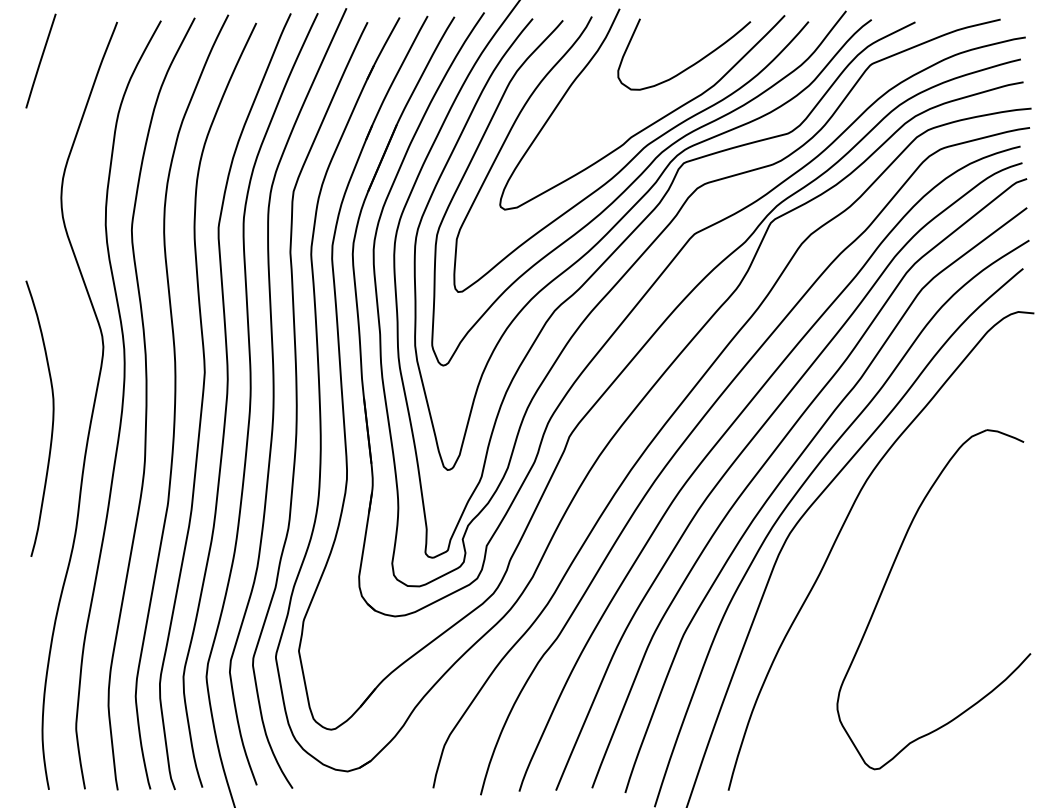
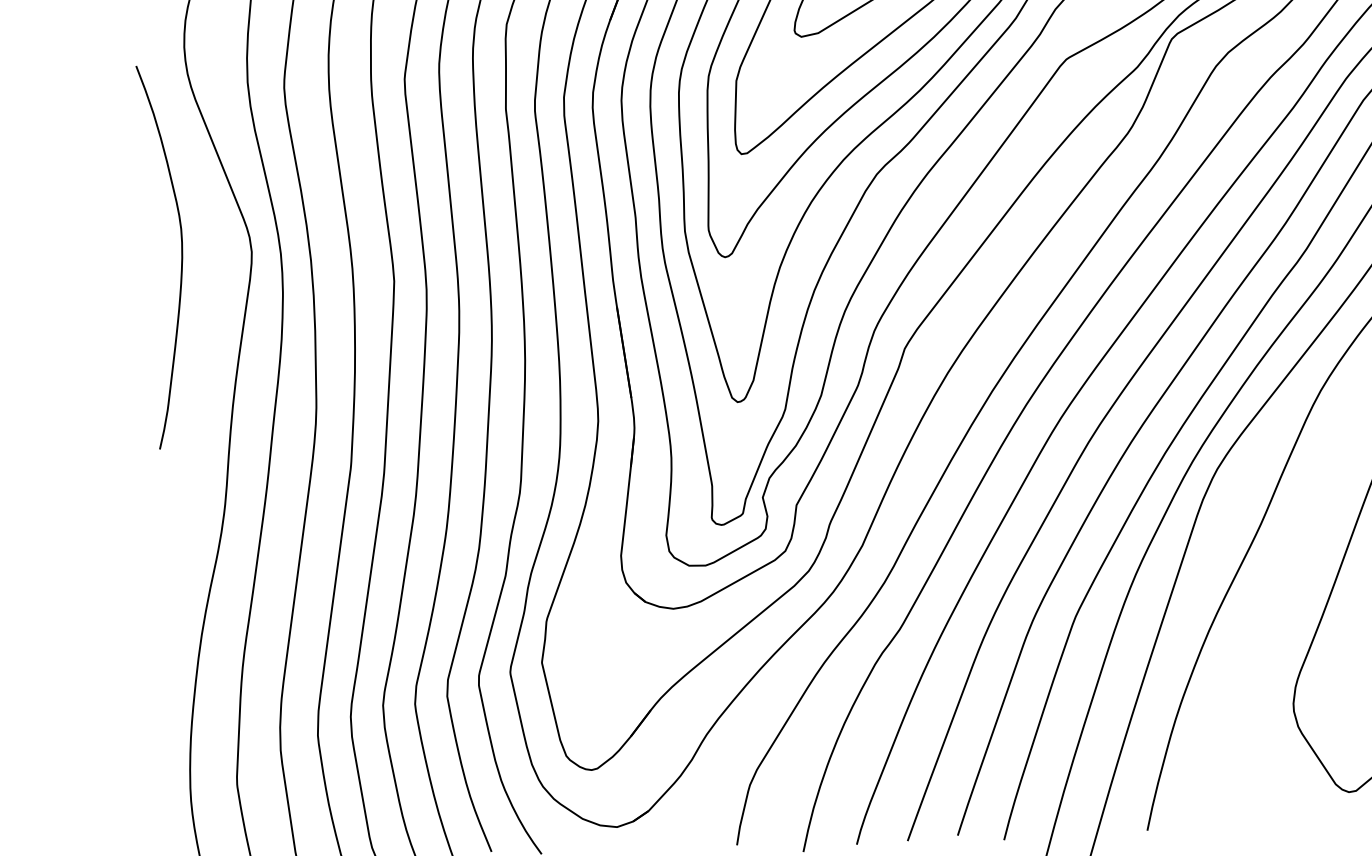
curve: (52, 418) -> (181, 255), moved

